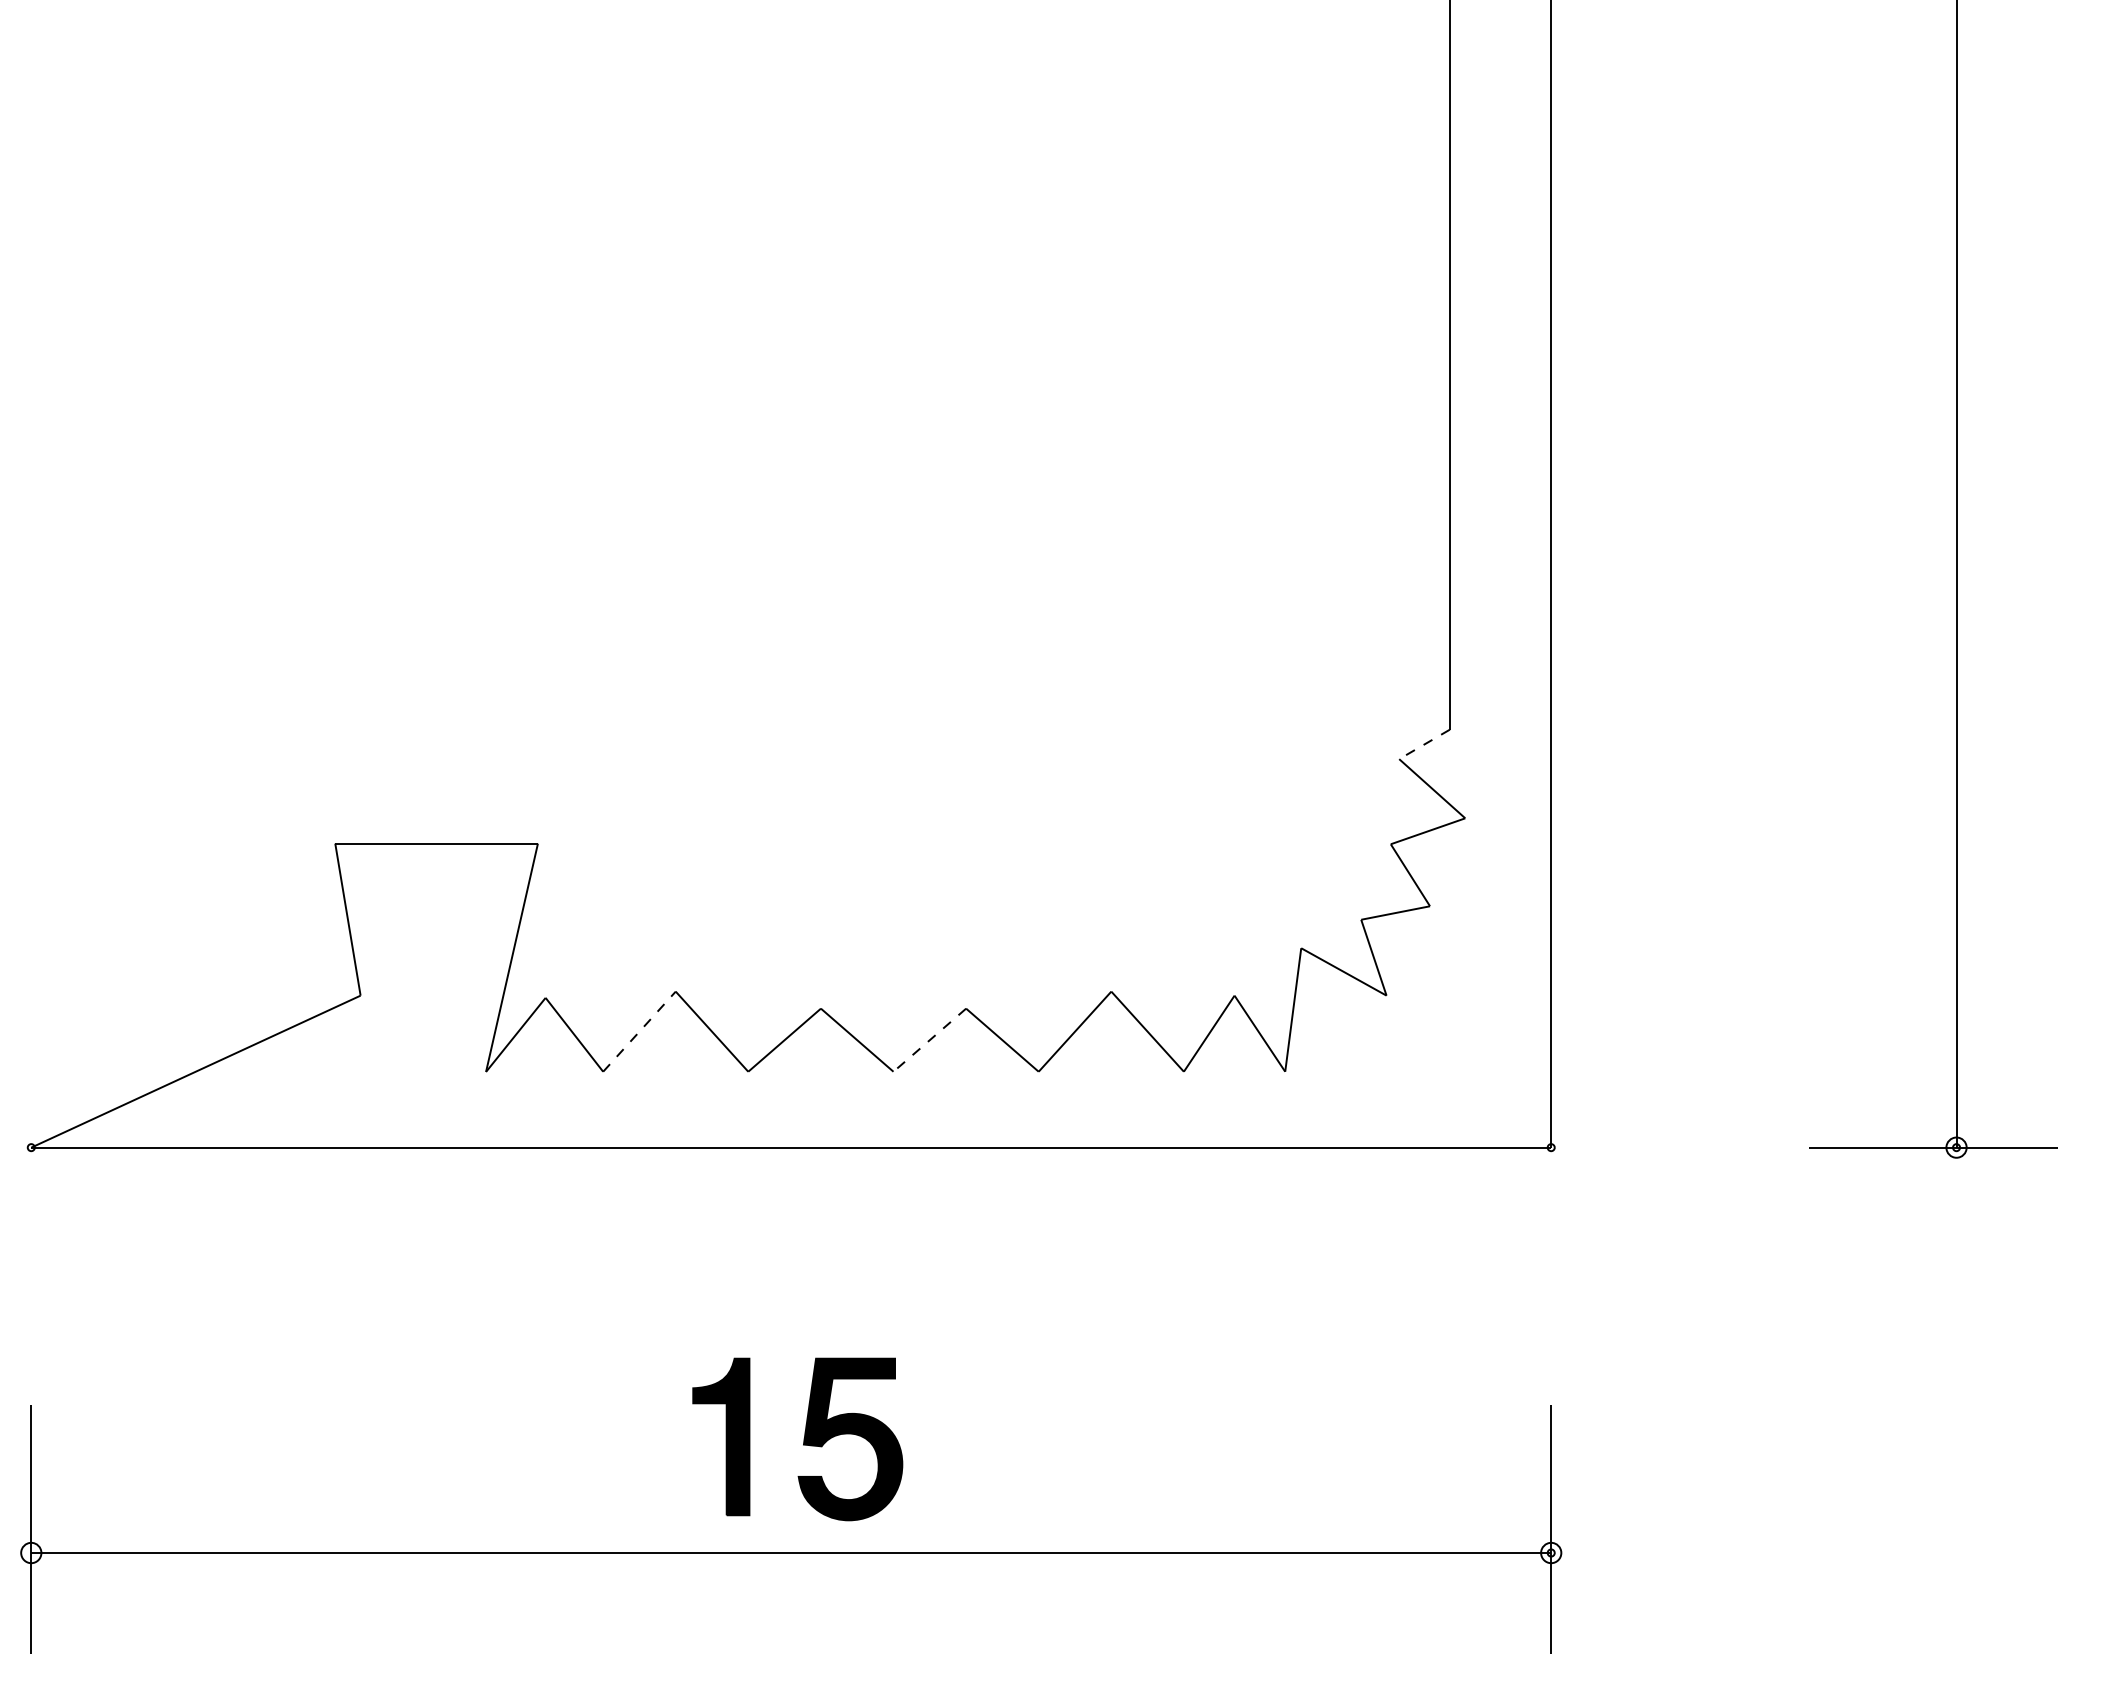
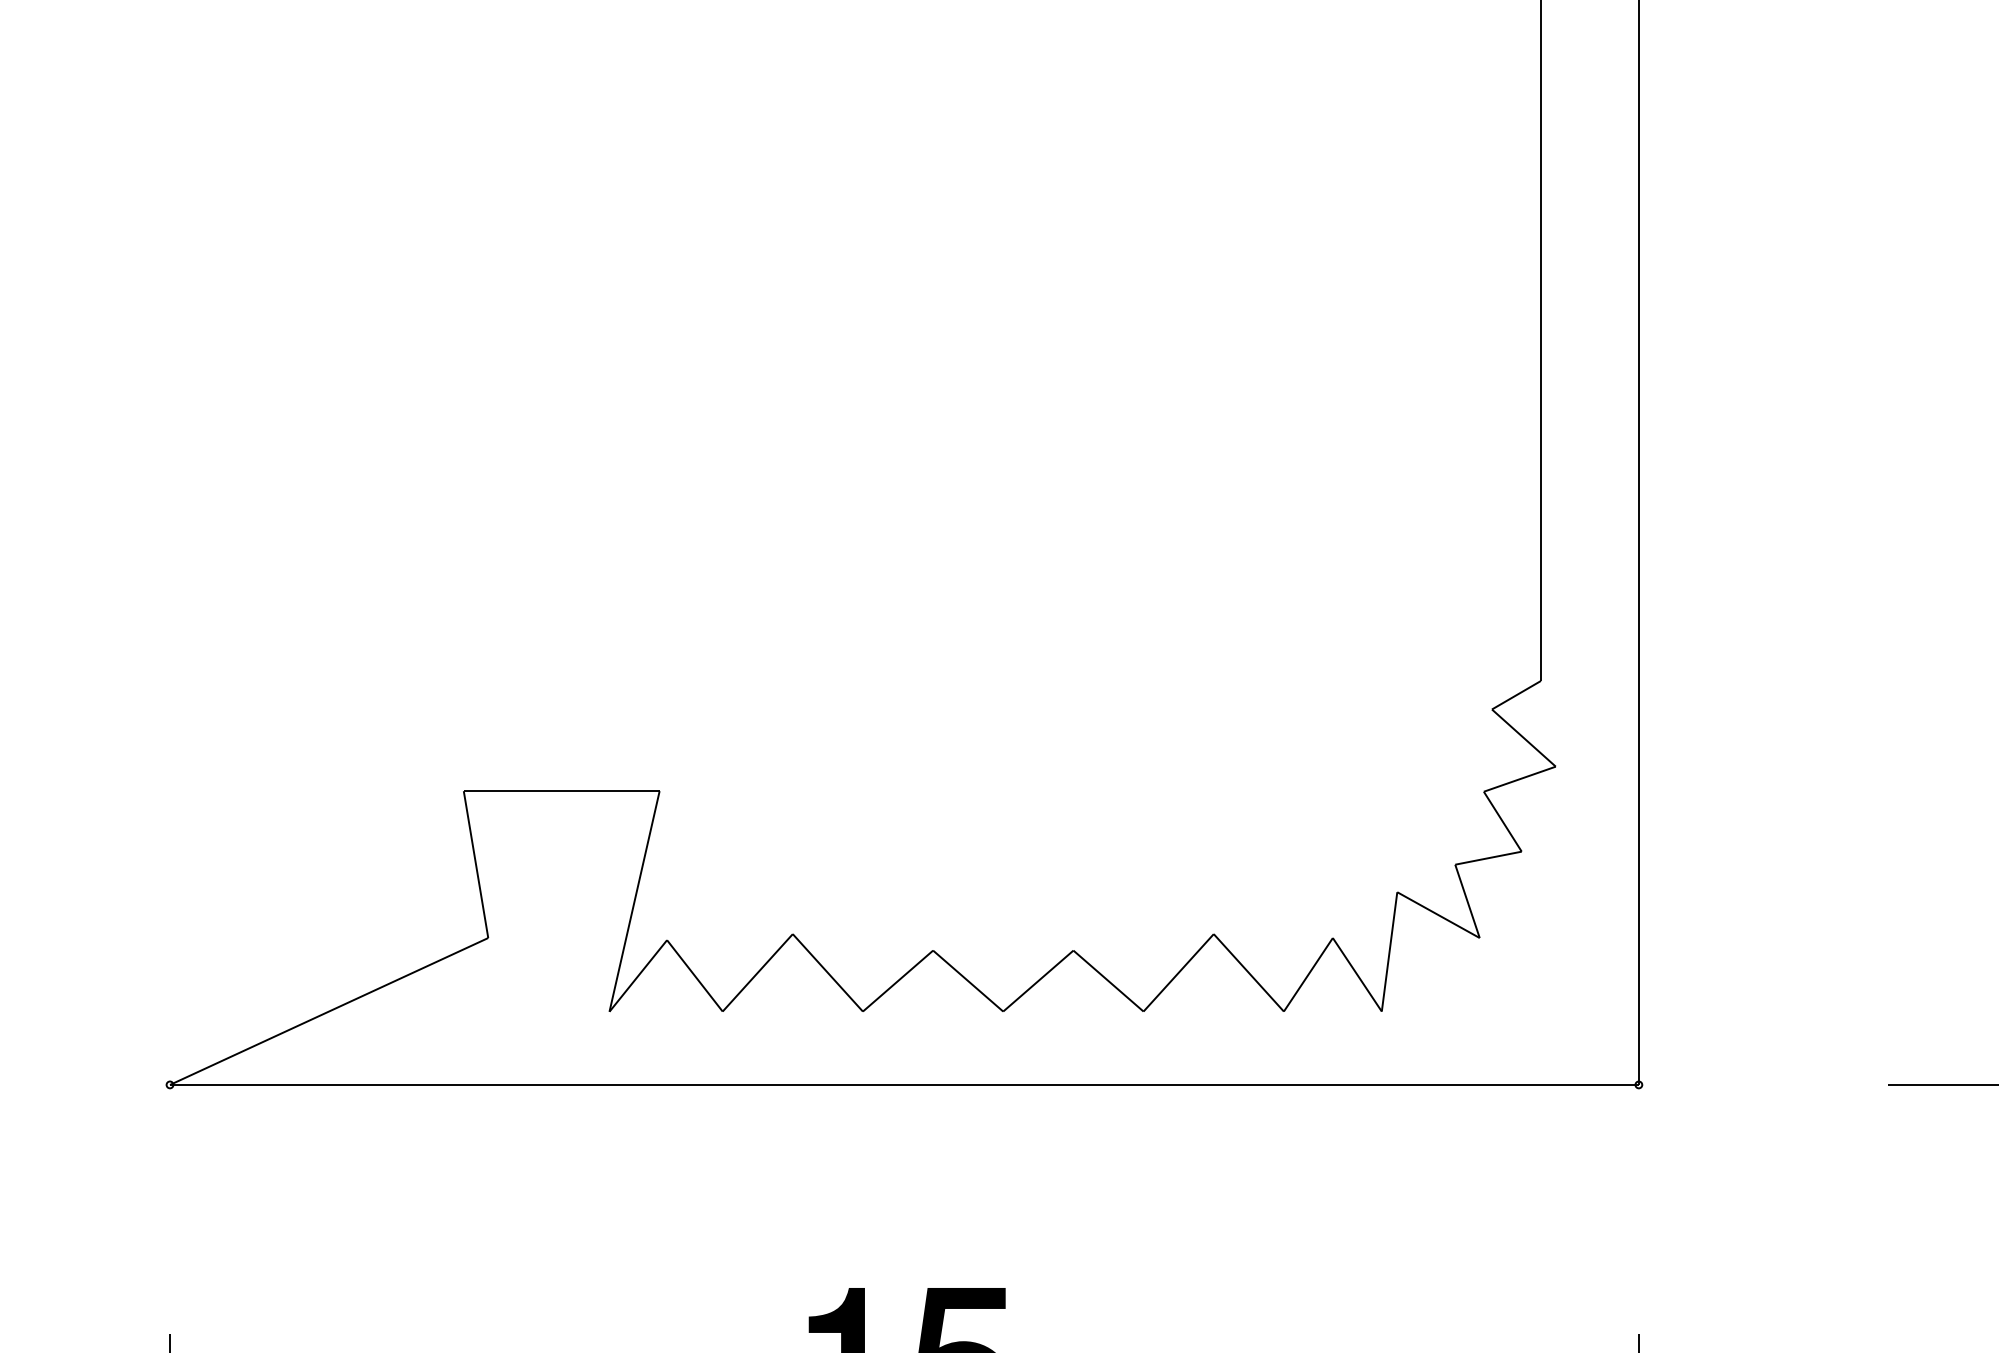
line: (1424, 744) -> (1516, 695), dashed -> solid
line: (639, 1031) -> (757, 972), dashed -> solid
line: (929, 1040) -> (1038, 981), dashed -> solid

